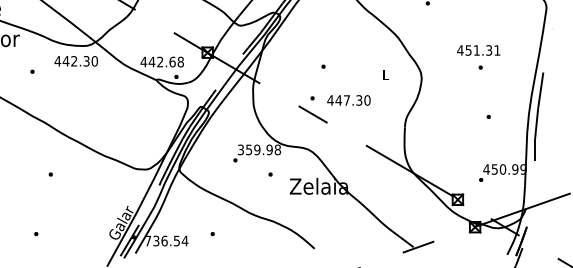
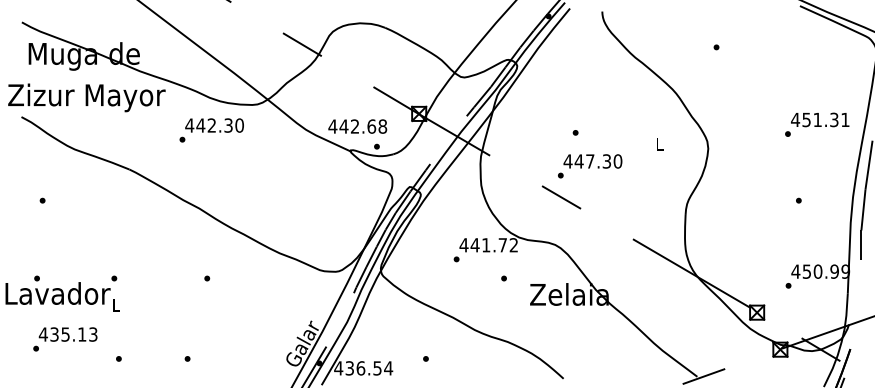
text: (478, 50) -> (820, 119), moved
text: (76, 61) -> (214, 125), moved
text: (348, 100) -> (592, 161), moved
text: (259, 150) -> (488, 245), 359.98 -> 441.72
text: (147, 241) -> (338, 368), 736.54 -> 436.54

